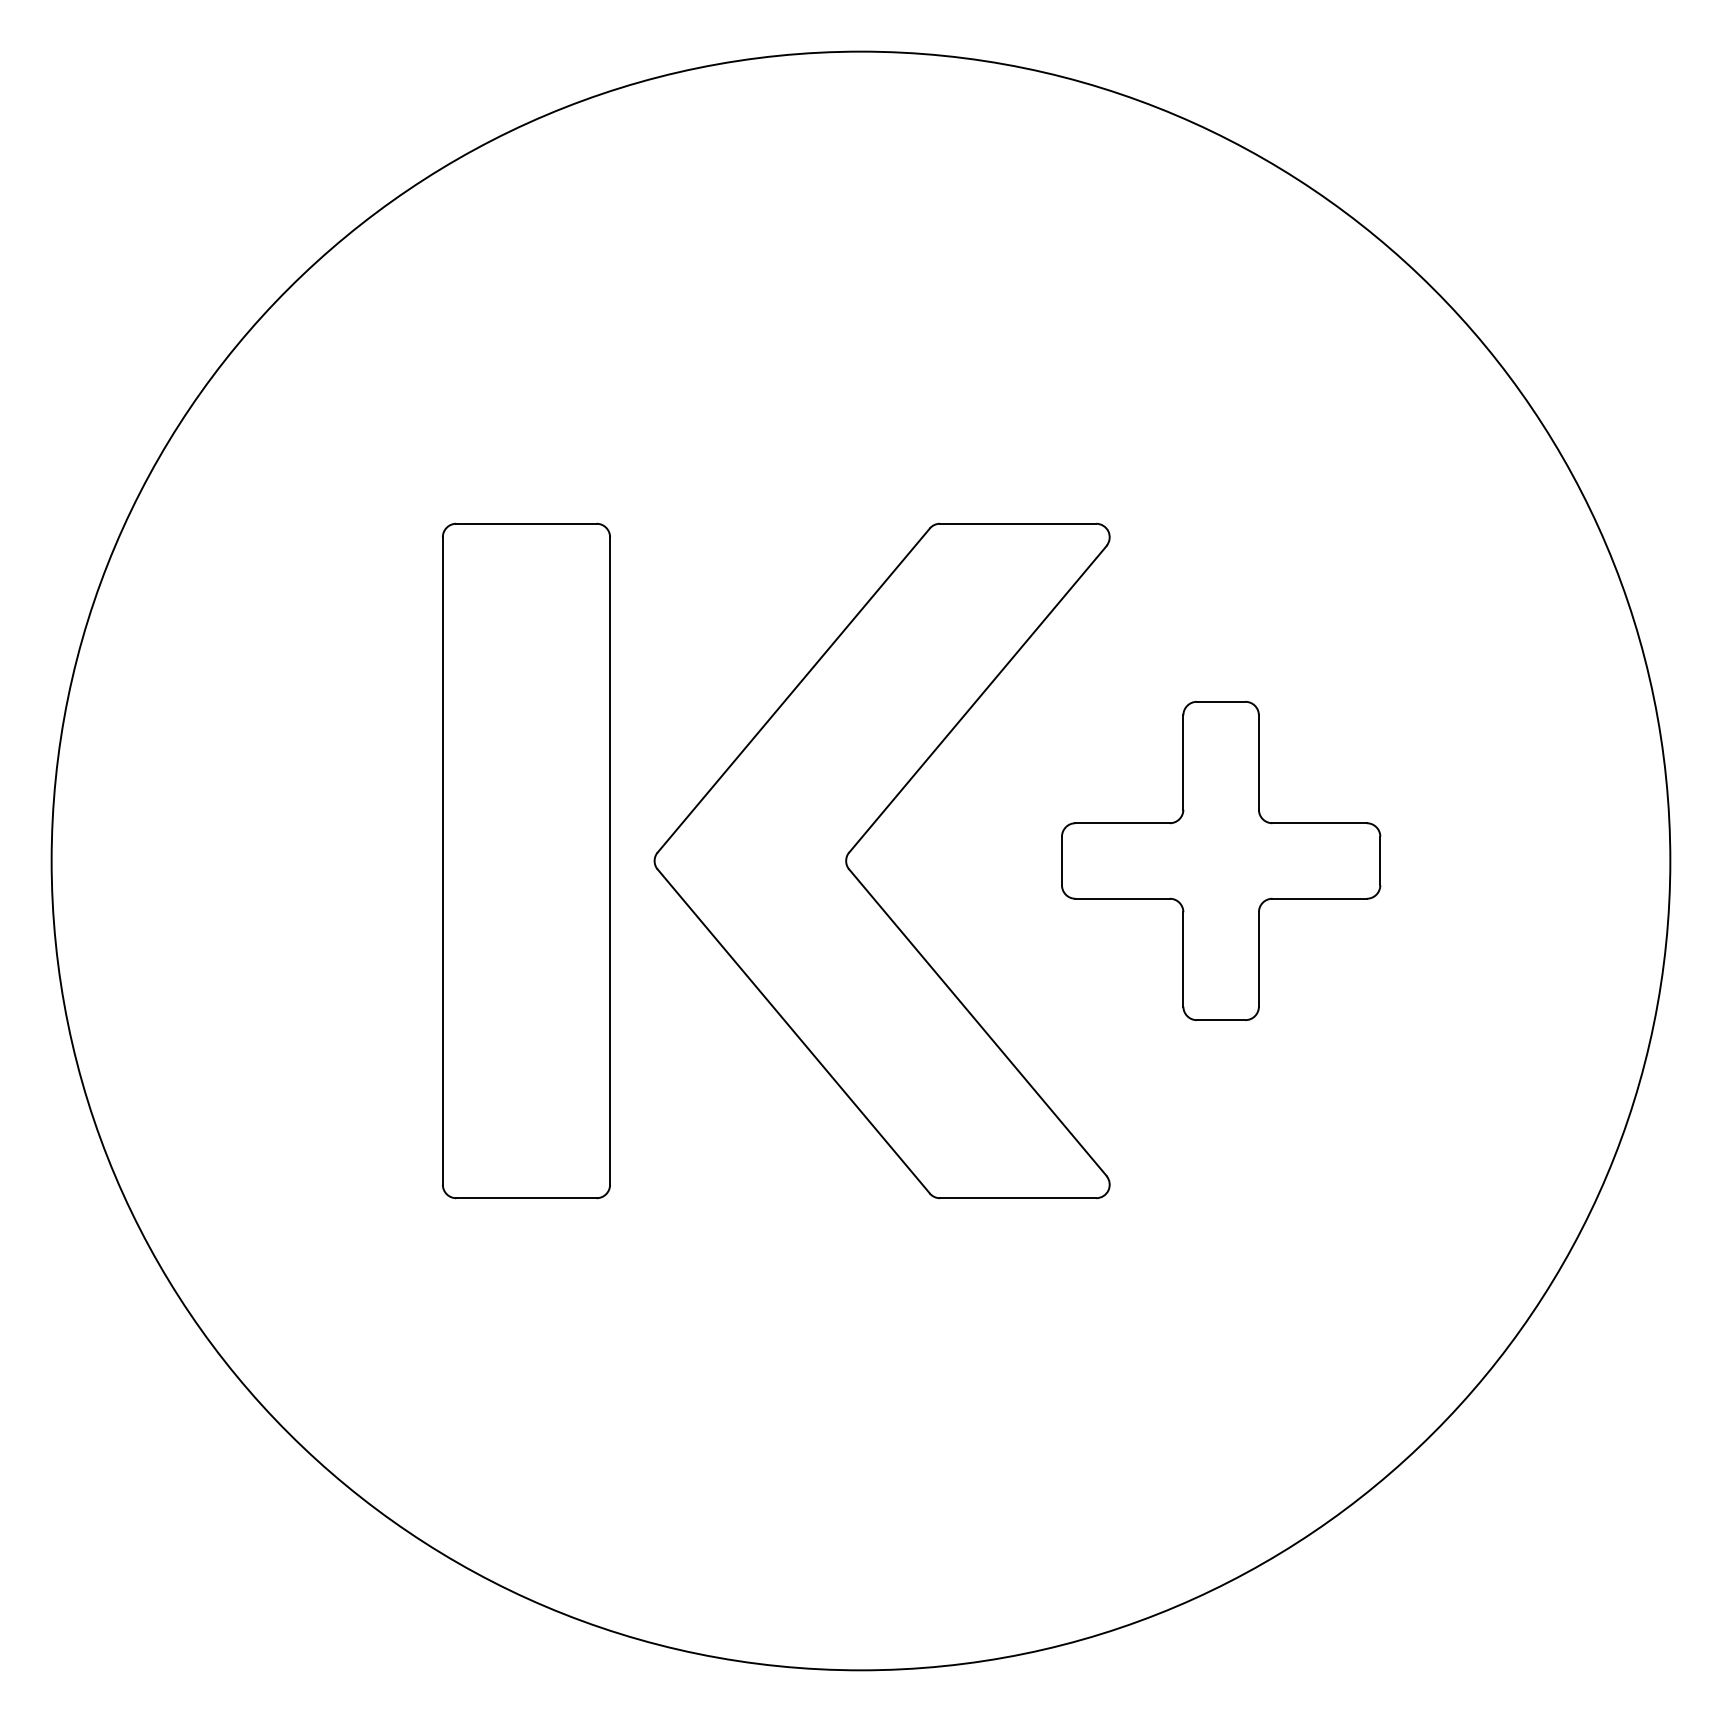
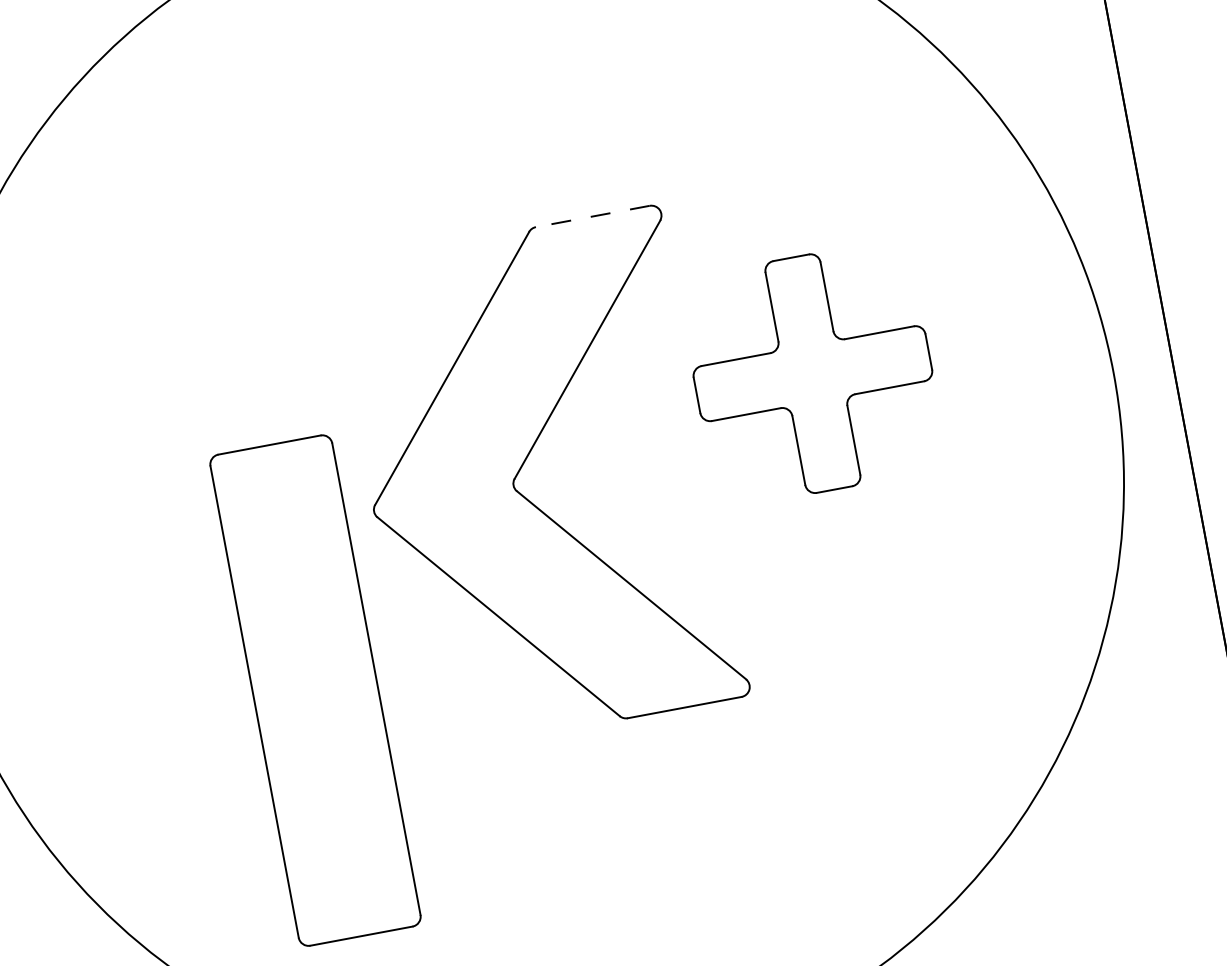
line: (1017, 523) -> (592, 216), solid -> dashed
part: (526, 860) -> (315, 690), moved
part: (1221, 860) -> (813, 373), moved

